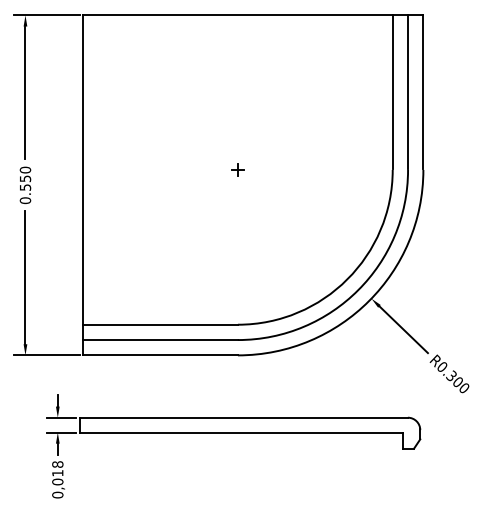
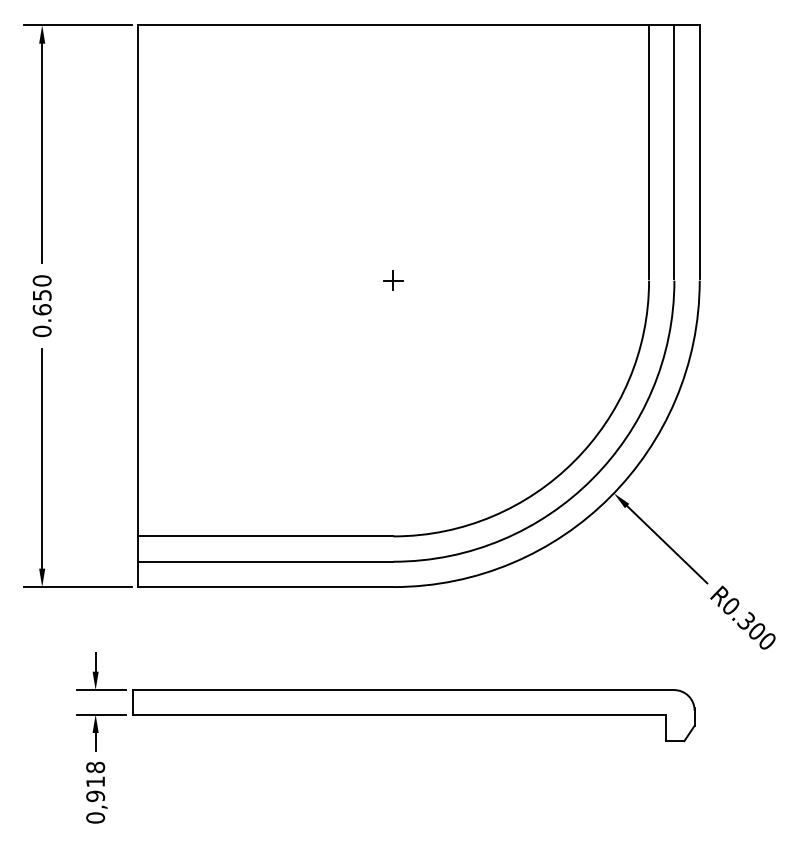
text: (25, 187) -> (42, 309), 0.550 -> 0.650
text: (57, 481) -> (95, 795), 0,018 -> 0,918

